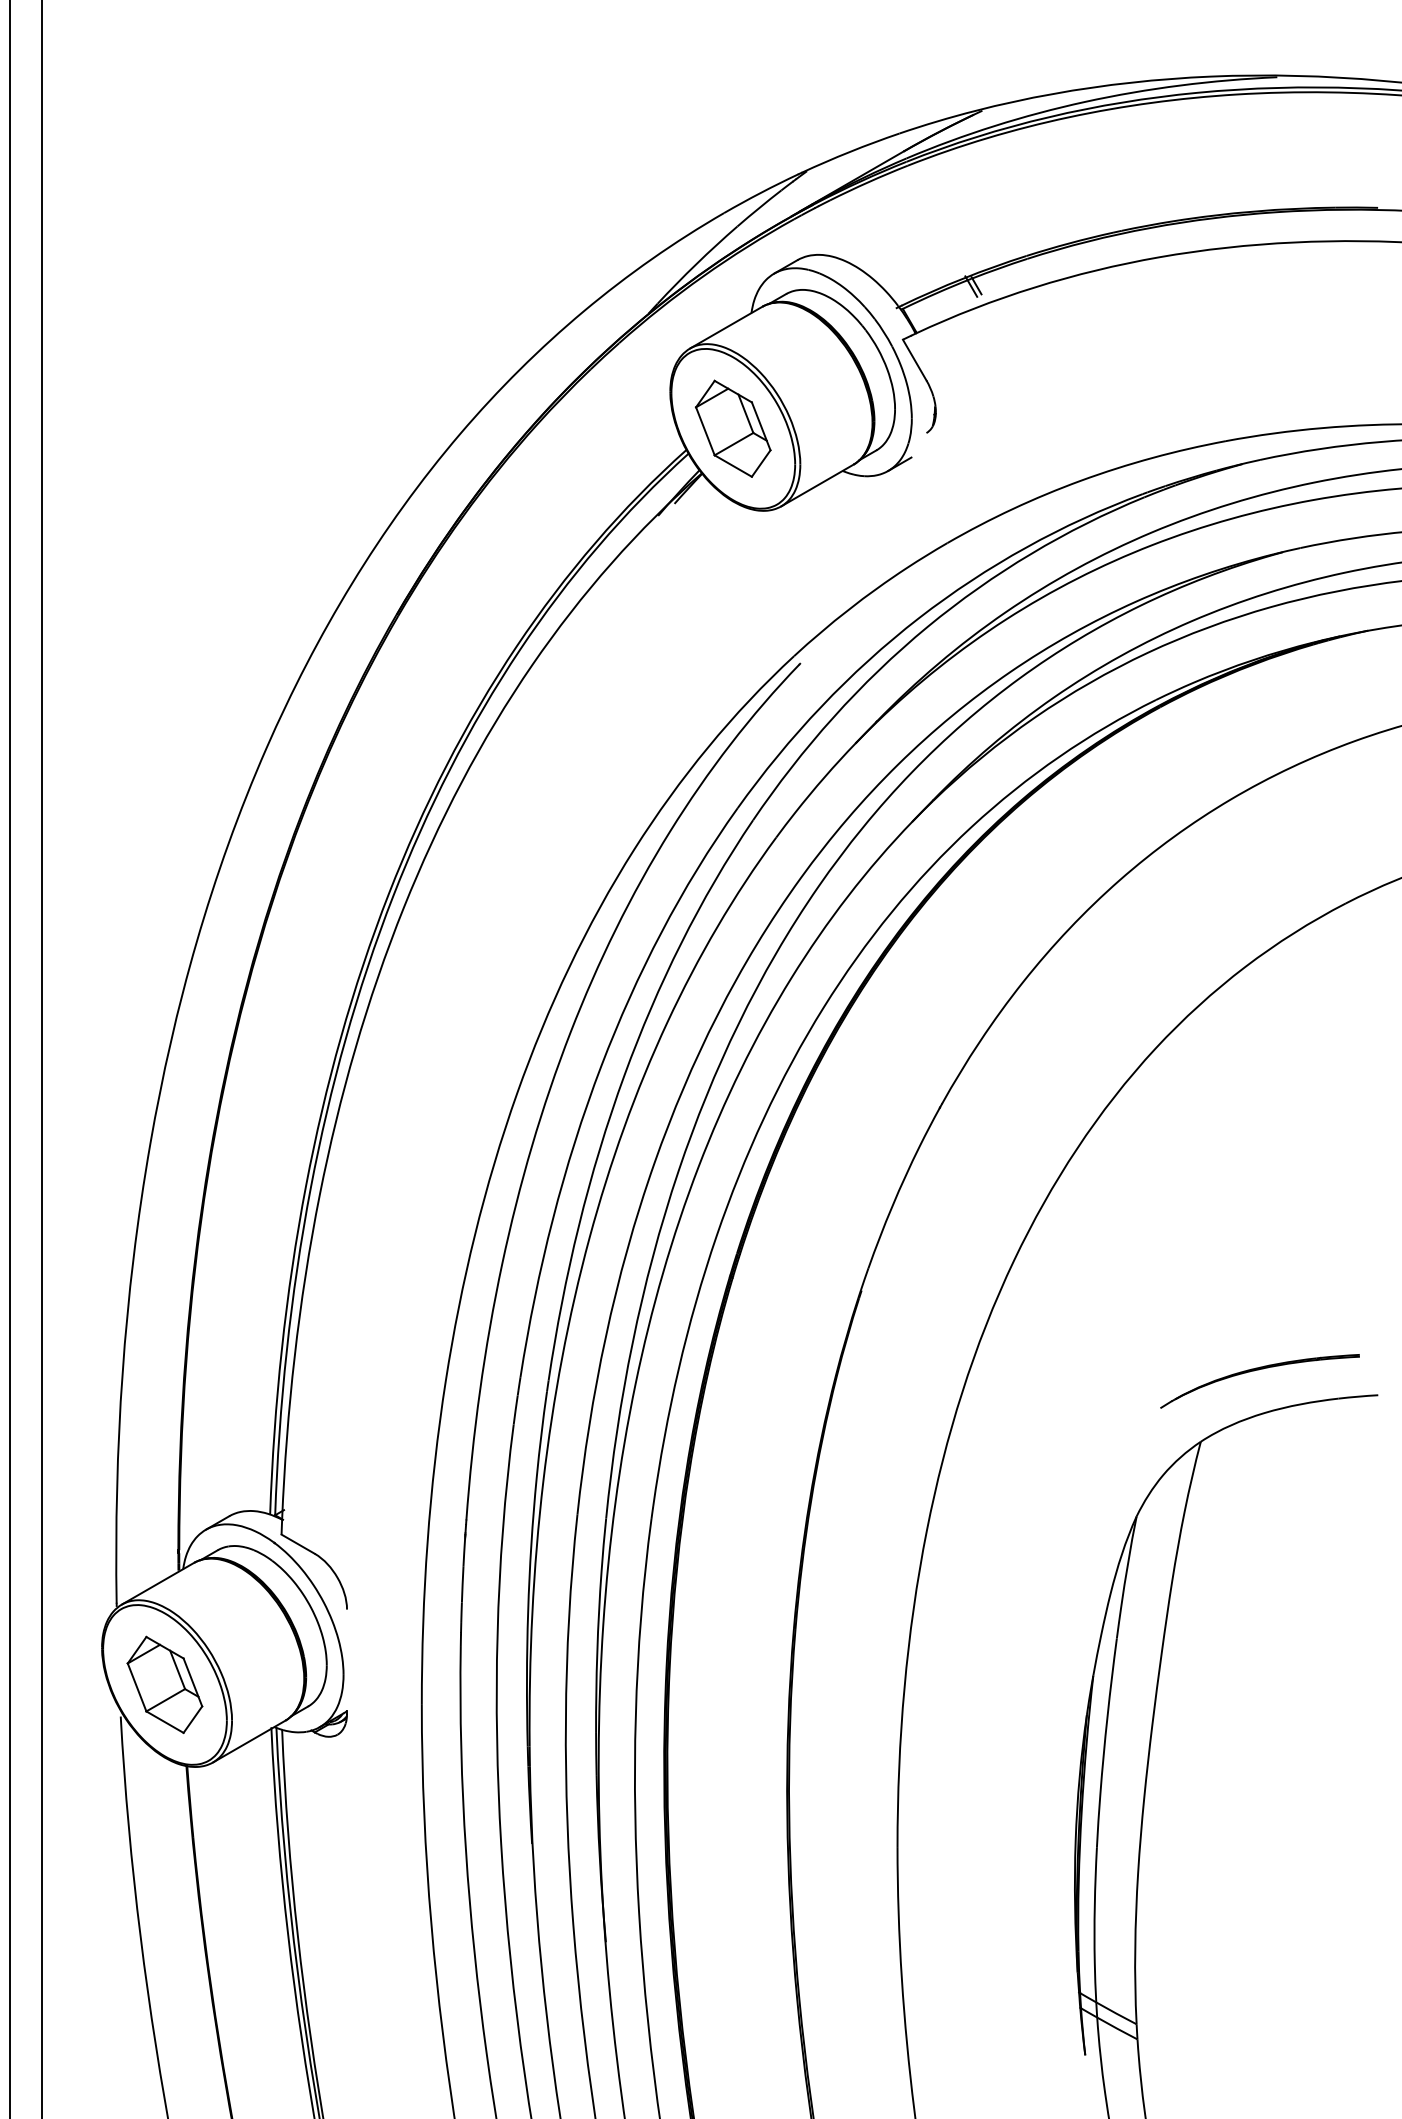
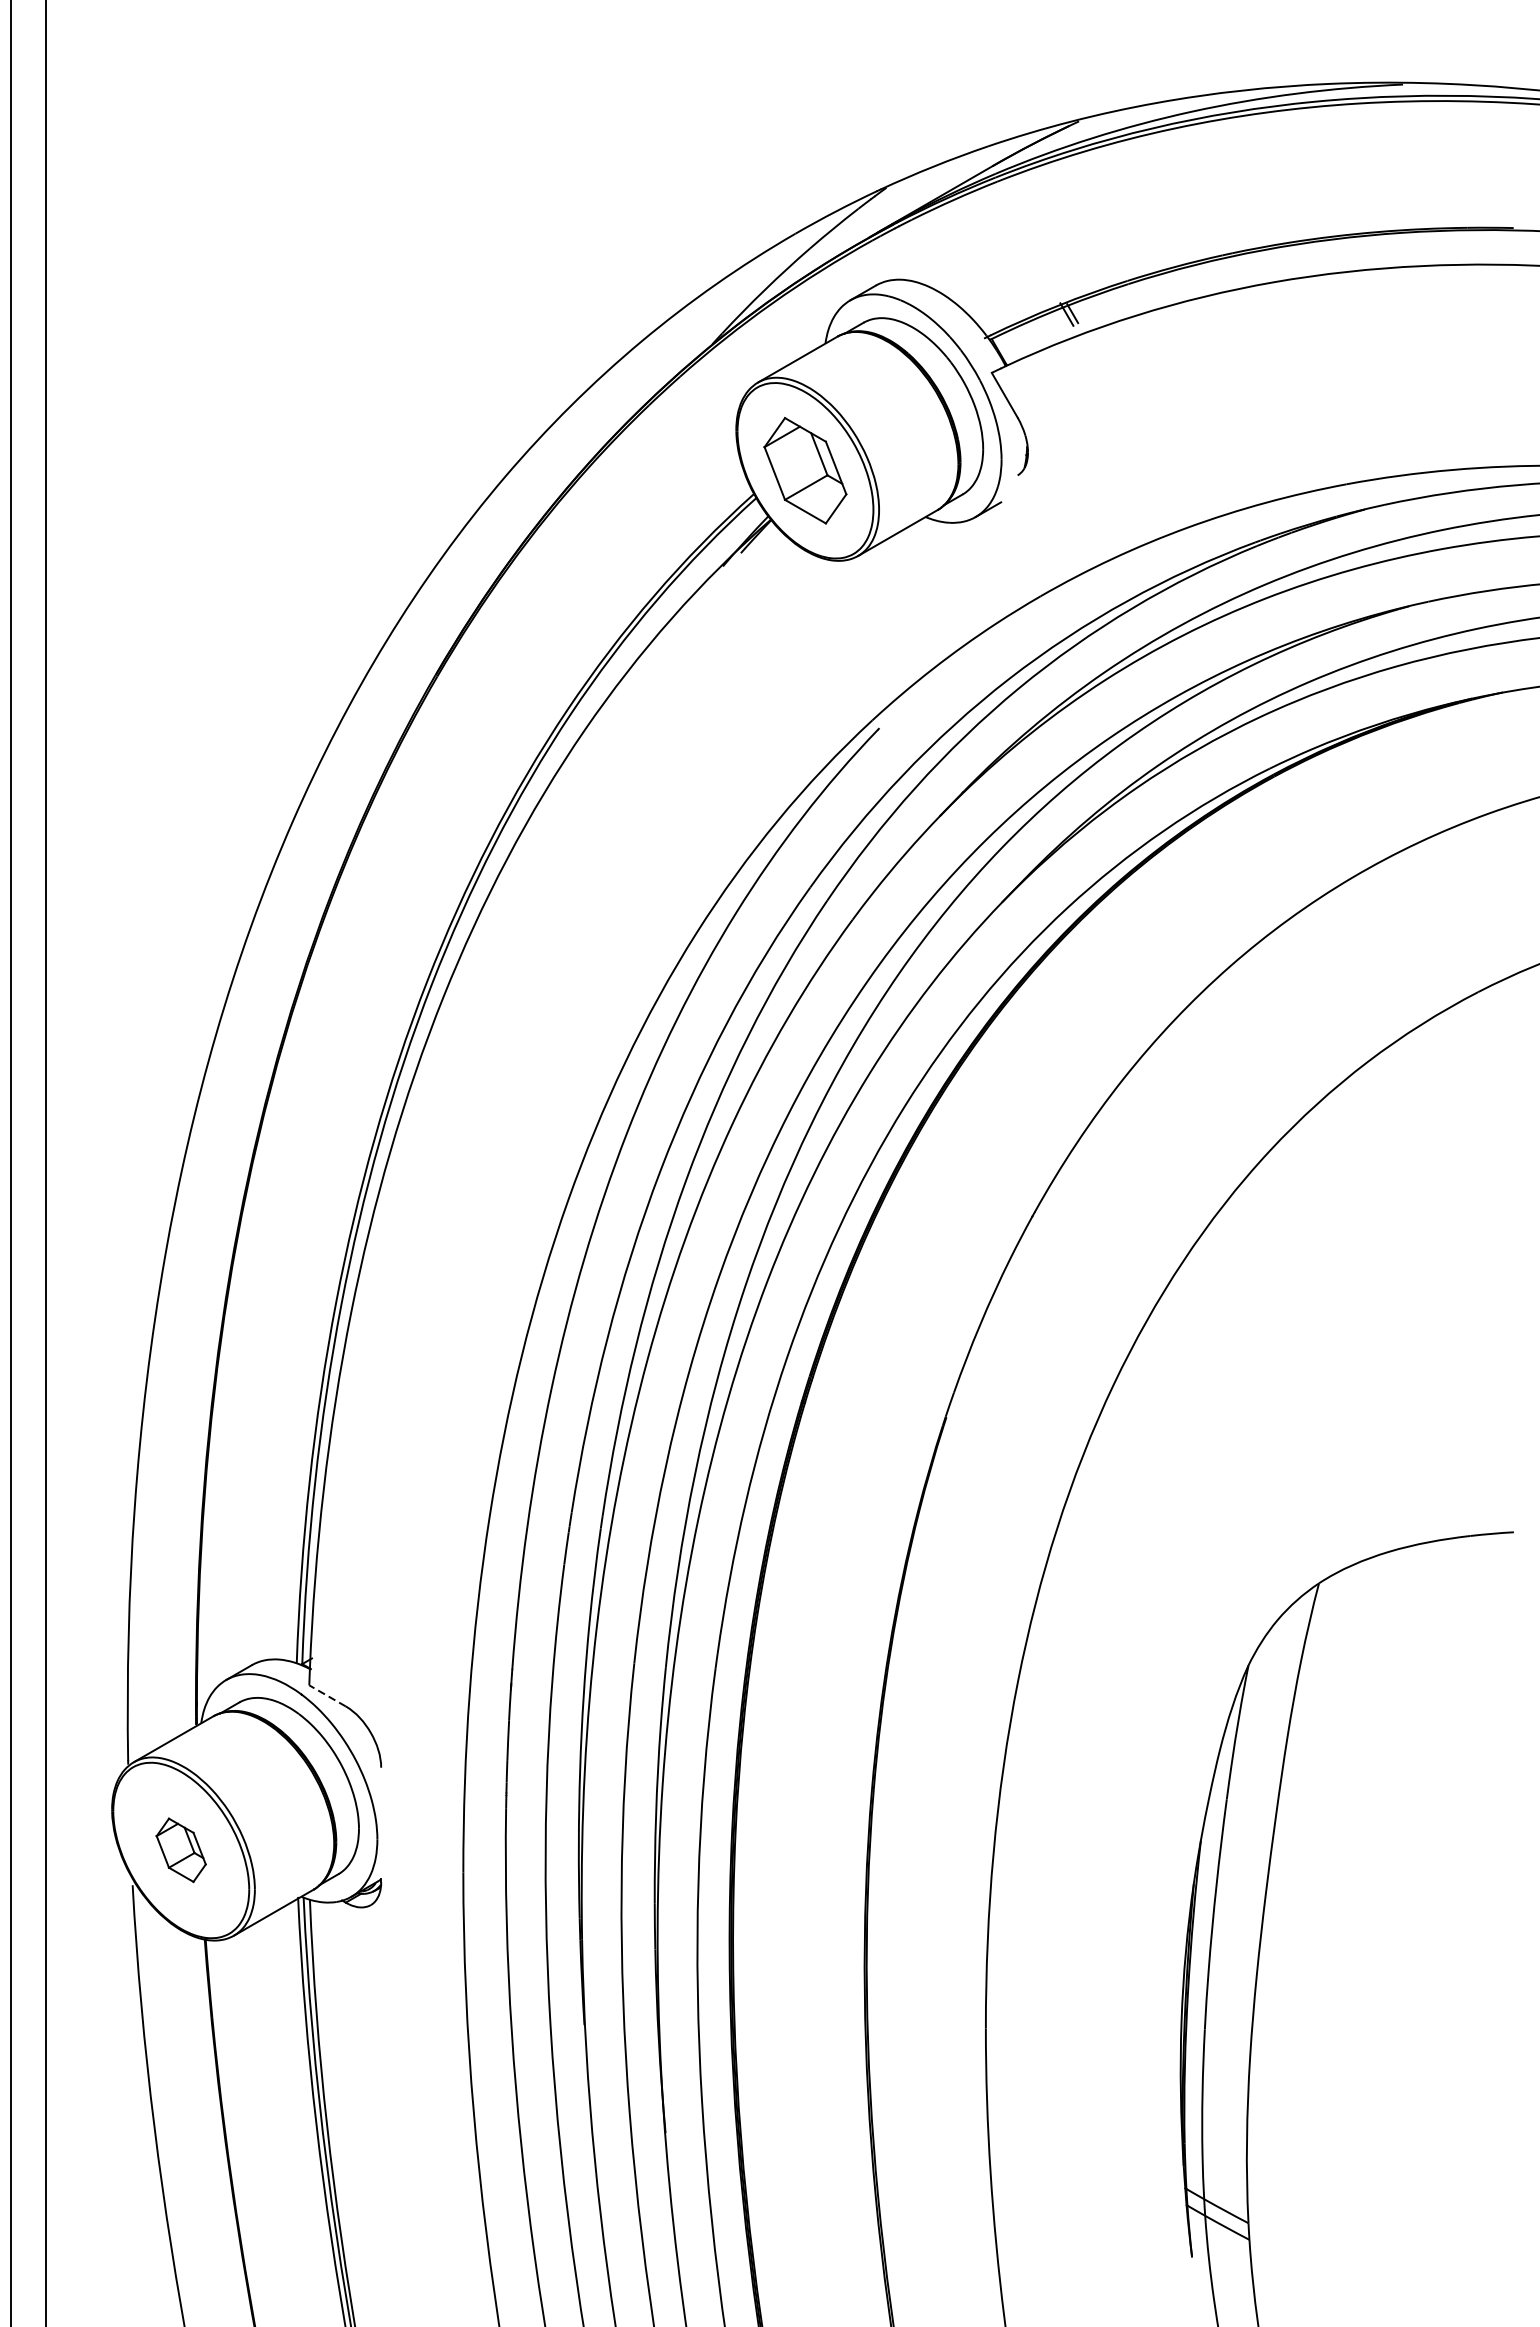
part: (1259, 1370) -> (1383, 1505), removed
line: (297, 1543) -> (326, 1695), solid -> dashed
part: (164, 1684) -> (180, 1850), size x0.6

